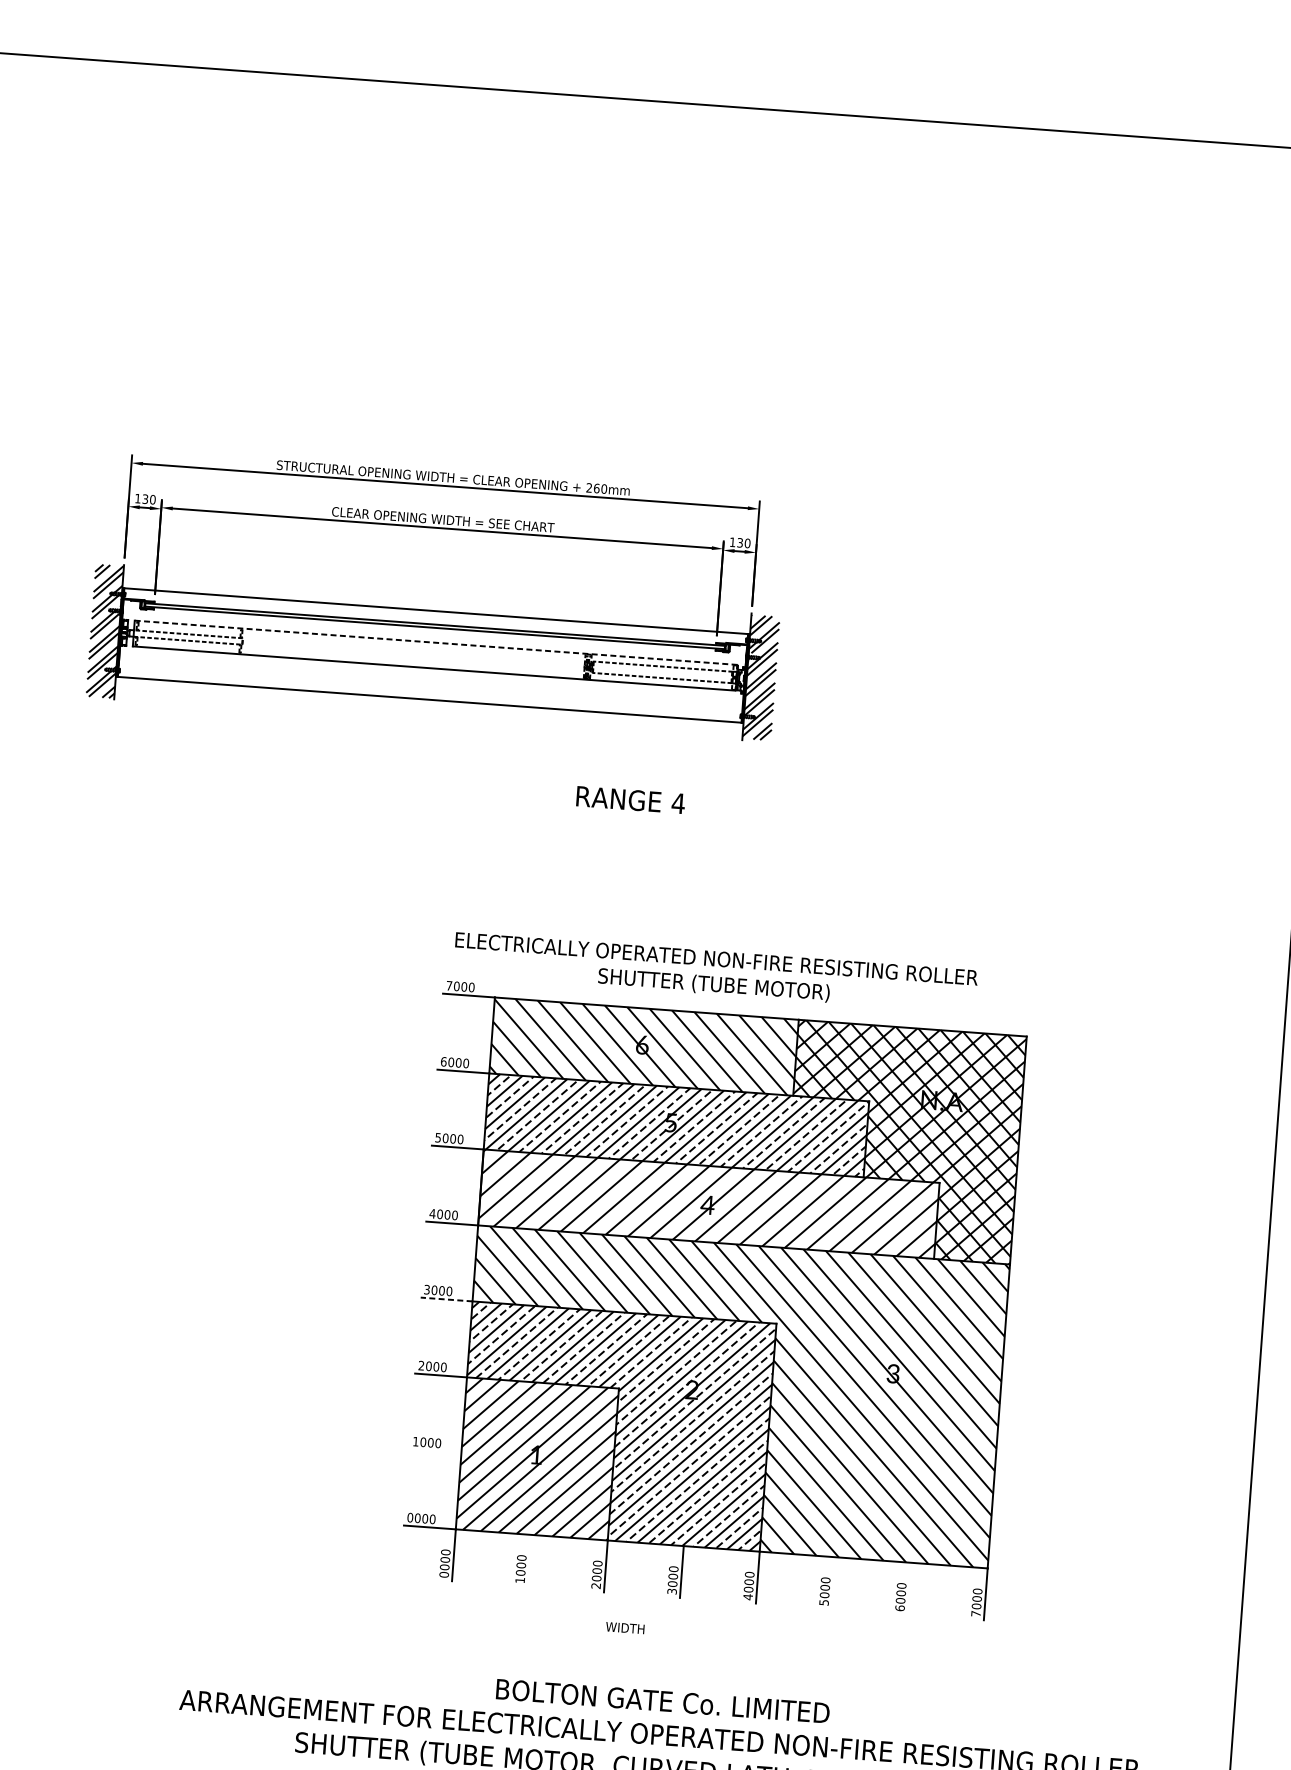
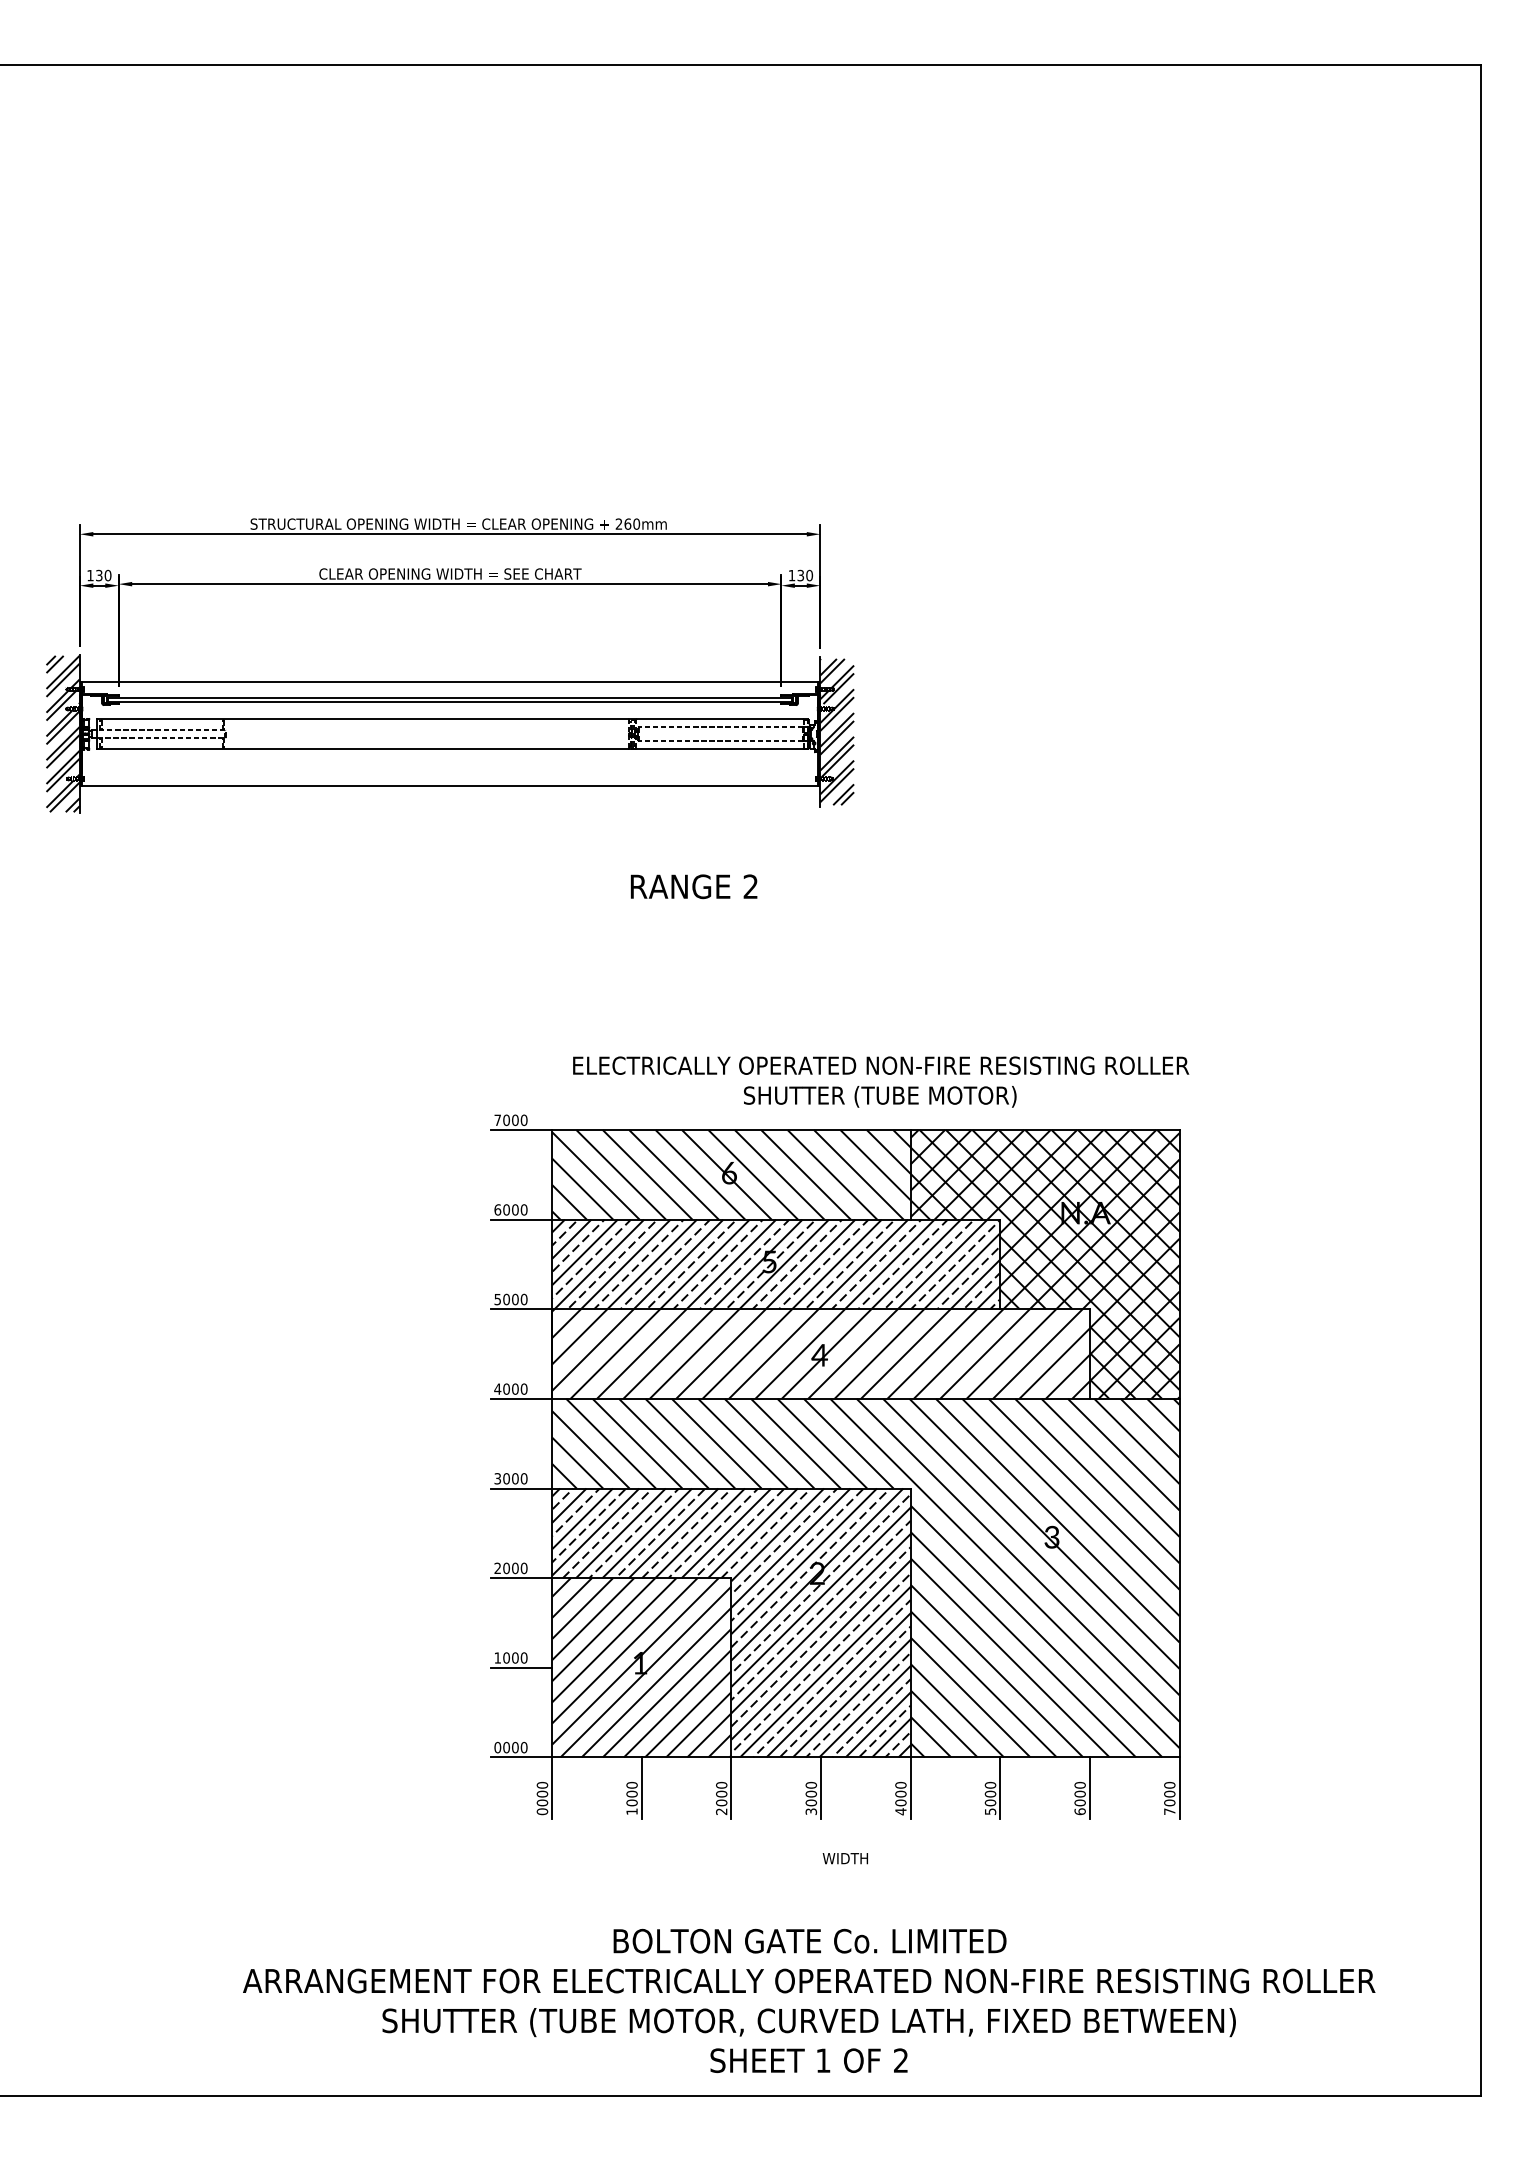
line: (436, 642) -> (452, 718), dashed -> solid
text: (678, 803) -> (750, 886), 4 -> 2
text: (716, 972) -> (881, 1081), moved
line: (446, 1299) -> (521, 1488), dashed -> solid
line: (435, 1451) -> (521, 1667), added
line: (529, 1560) -> (641, 1787), added
line: (834, 1582) -> (1000, 1787), added
line: (909, 1588) -> (1089, 1787), added
text: (624, 1627) -> (844, 1858), moved

